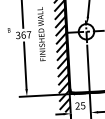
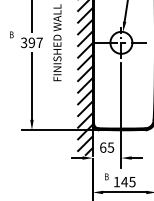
text: (23, 34) -> (31, 42), 367 -> 397
text: (77, 105) -> (103, 147), 25 -> 65

